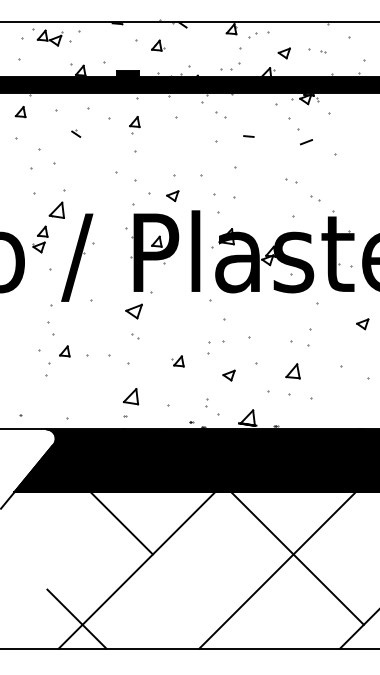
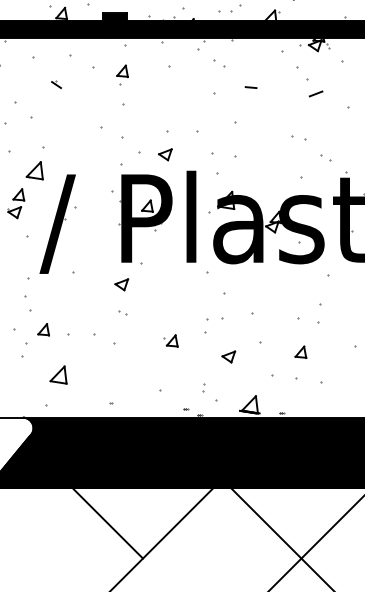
part: (133, 311) -> (121, 284), size x0.71
part: (292, 371) -> (300, 352), size x0.71
part: (130, 396) -> (58, 374), moved

